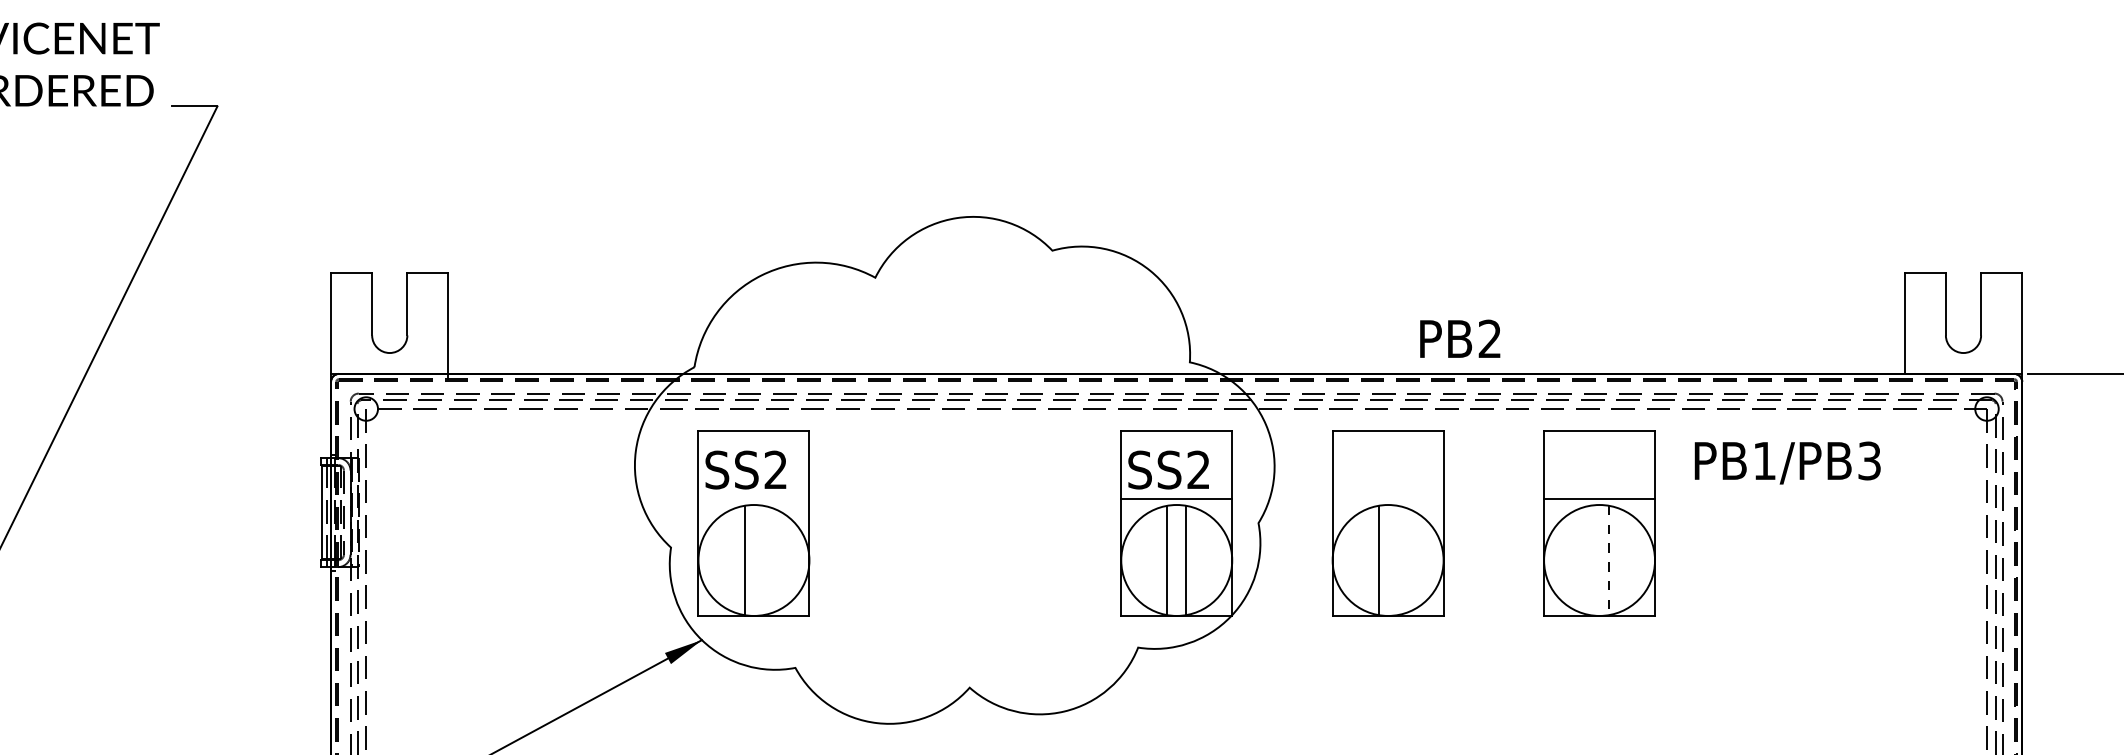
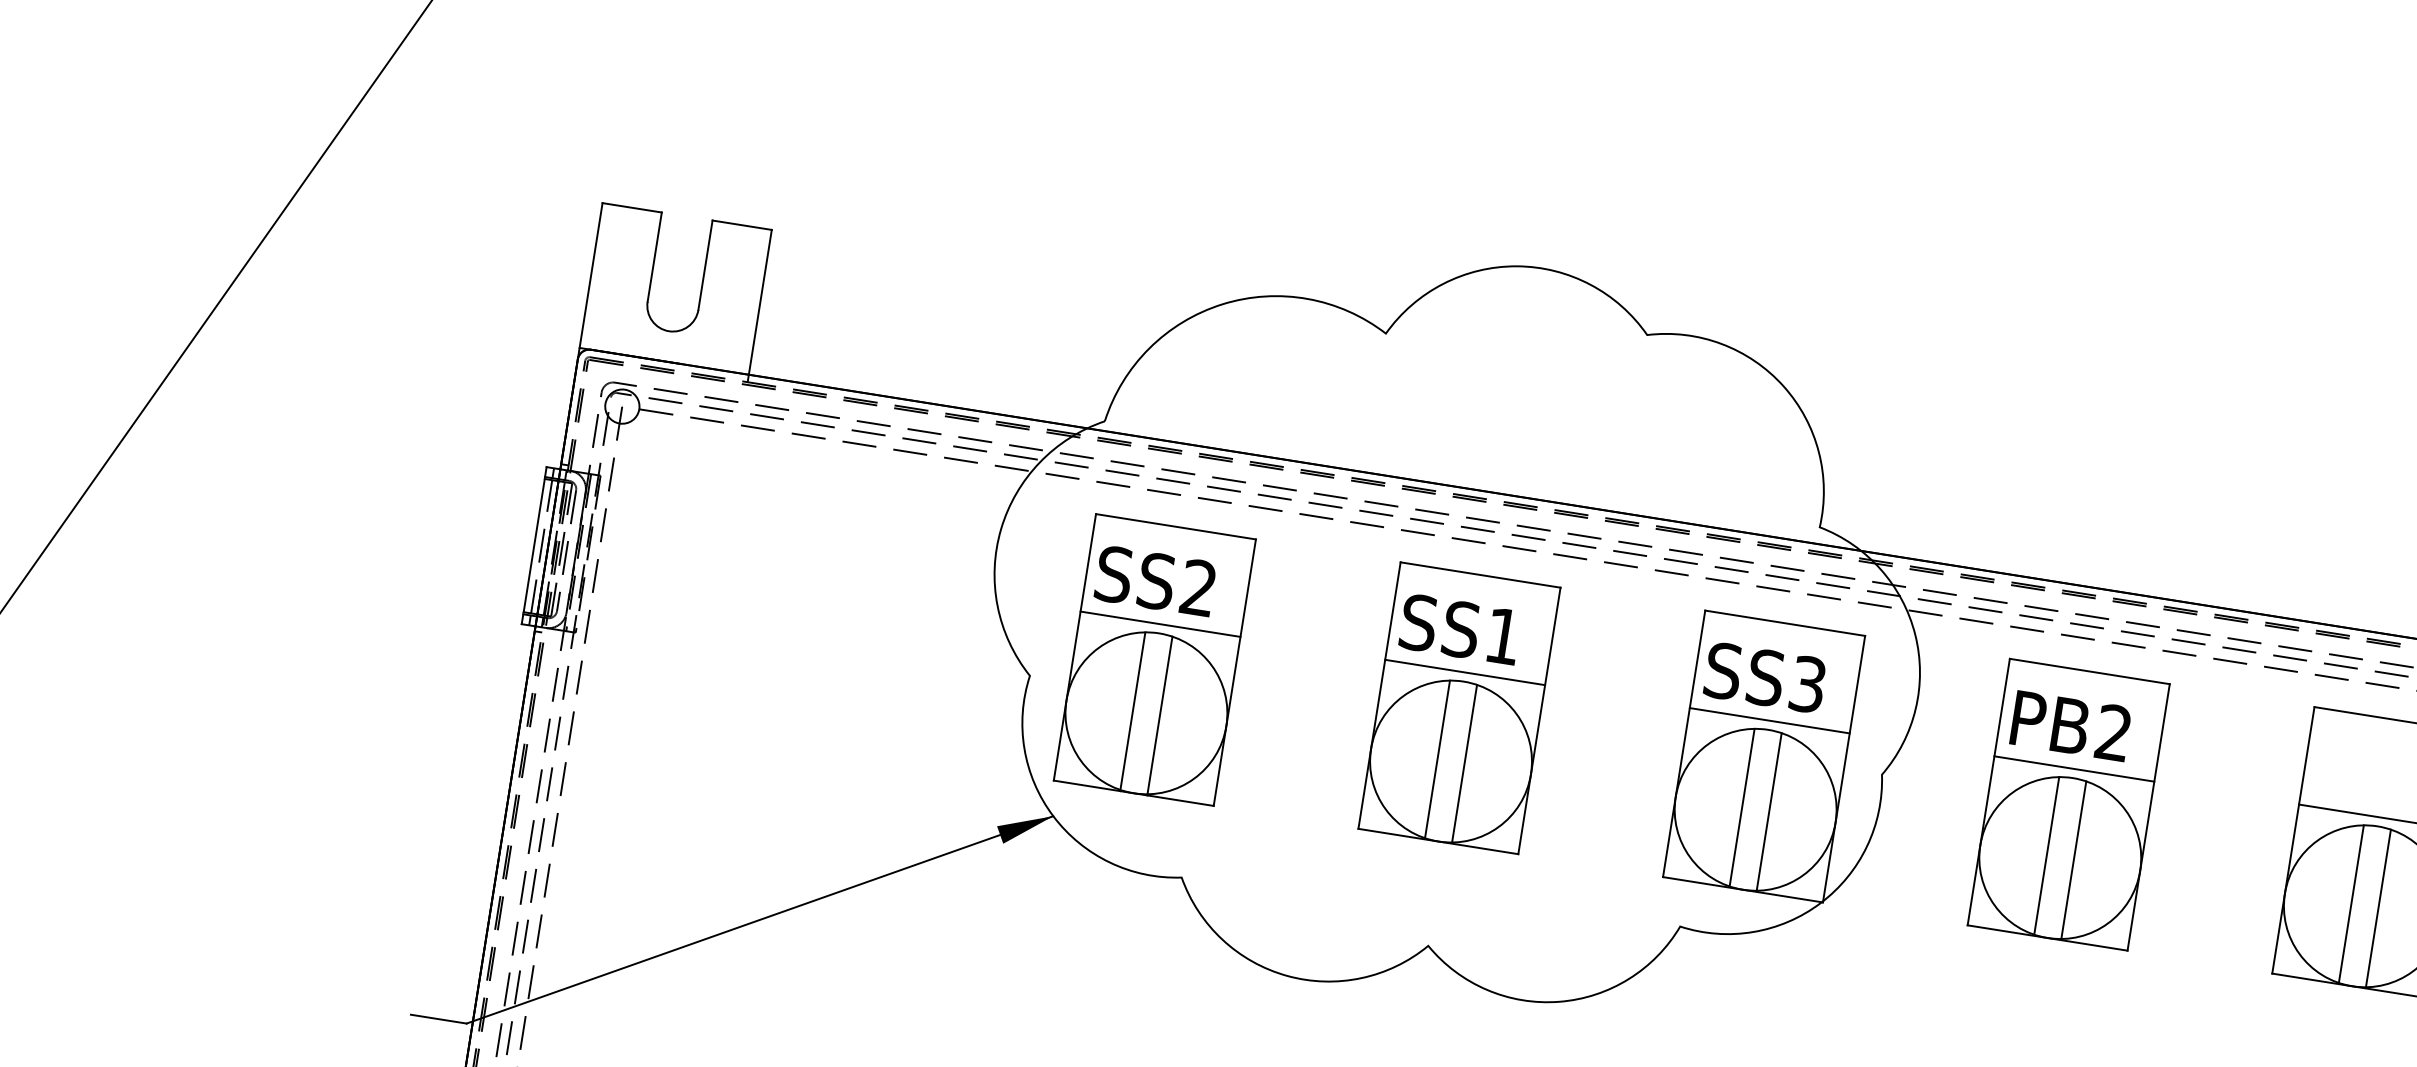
text: (1460, 338) -> (2071, 725), moved
text: (1198, 469) -> (1807, 683), SS2 -> SS3
line: (753, 498) -> (1159, 623), added
line: (1387, 498) -> (2073, 768), added
part: (965, 523) -> (1459, 708), added
line: (763, 560) -> (1160, 715), added
line: (1397, 560) -> (2073, 860), added
line: (1590, 560) -> (2351, 904), added
line: (1608, 560) -> (2377, 908), dashed -> solid

